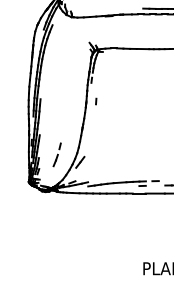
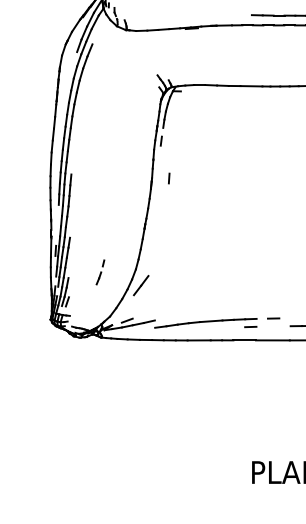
part: (56, 154) -> (99, 271), size x0.6

